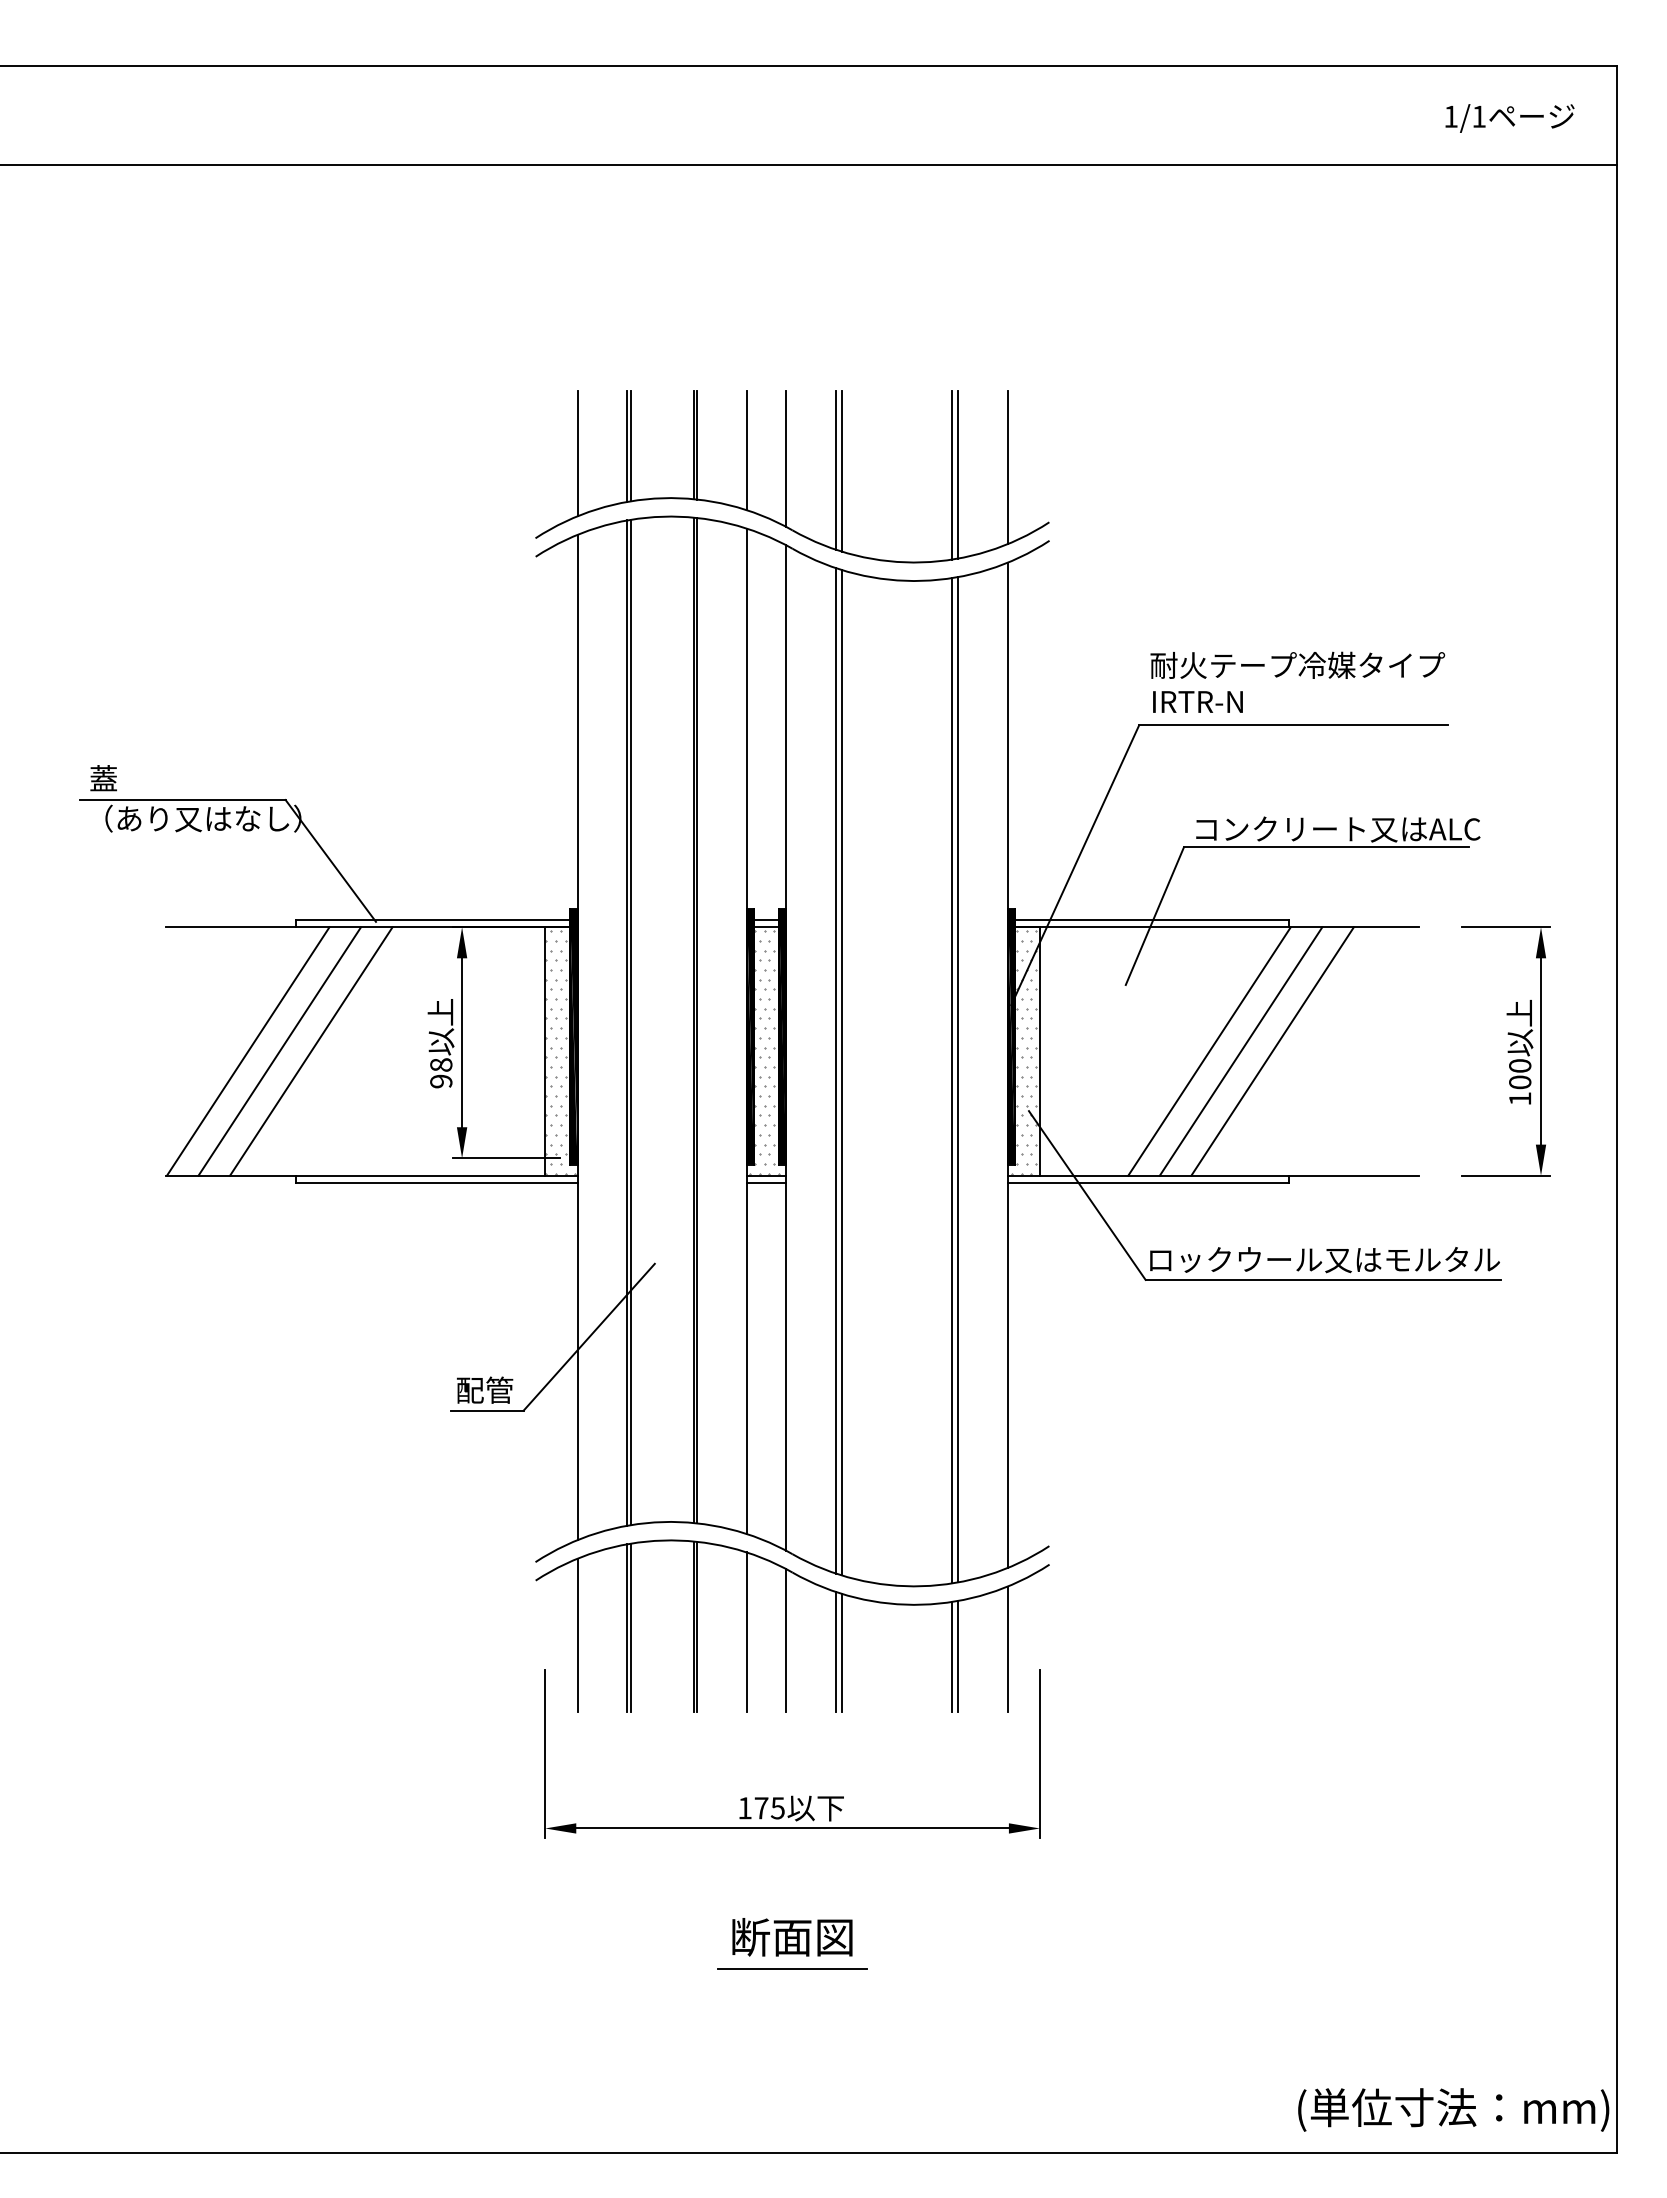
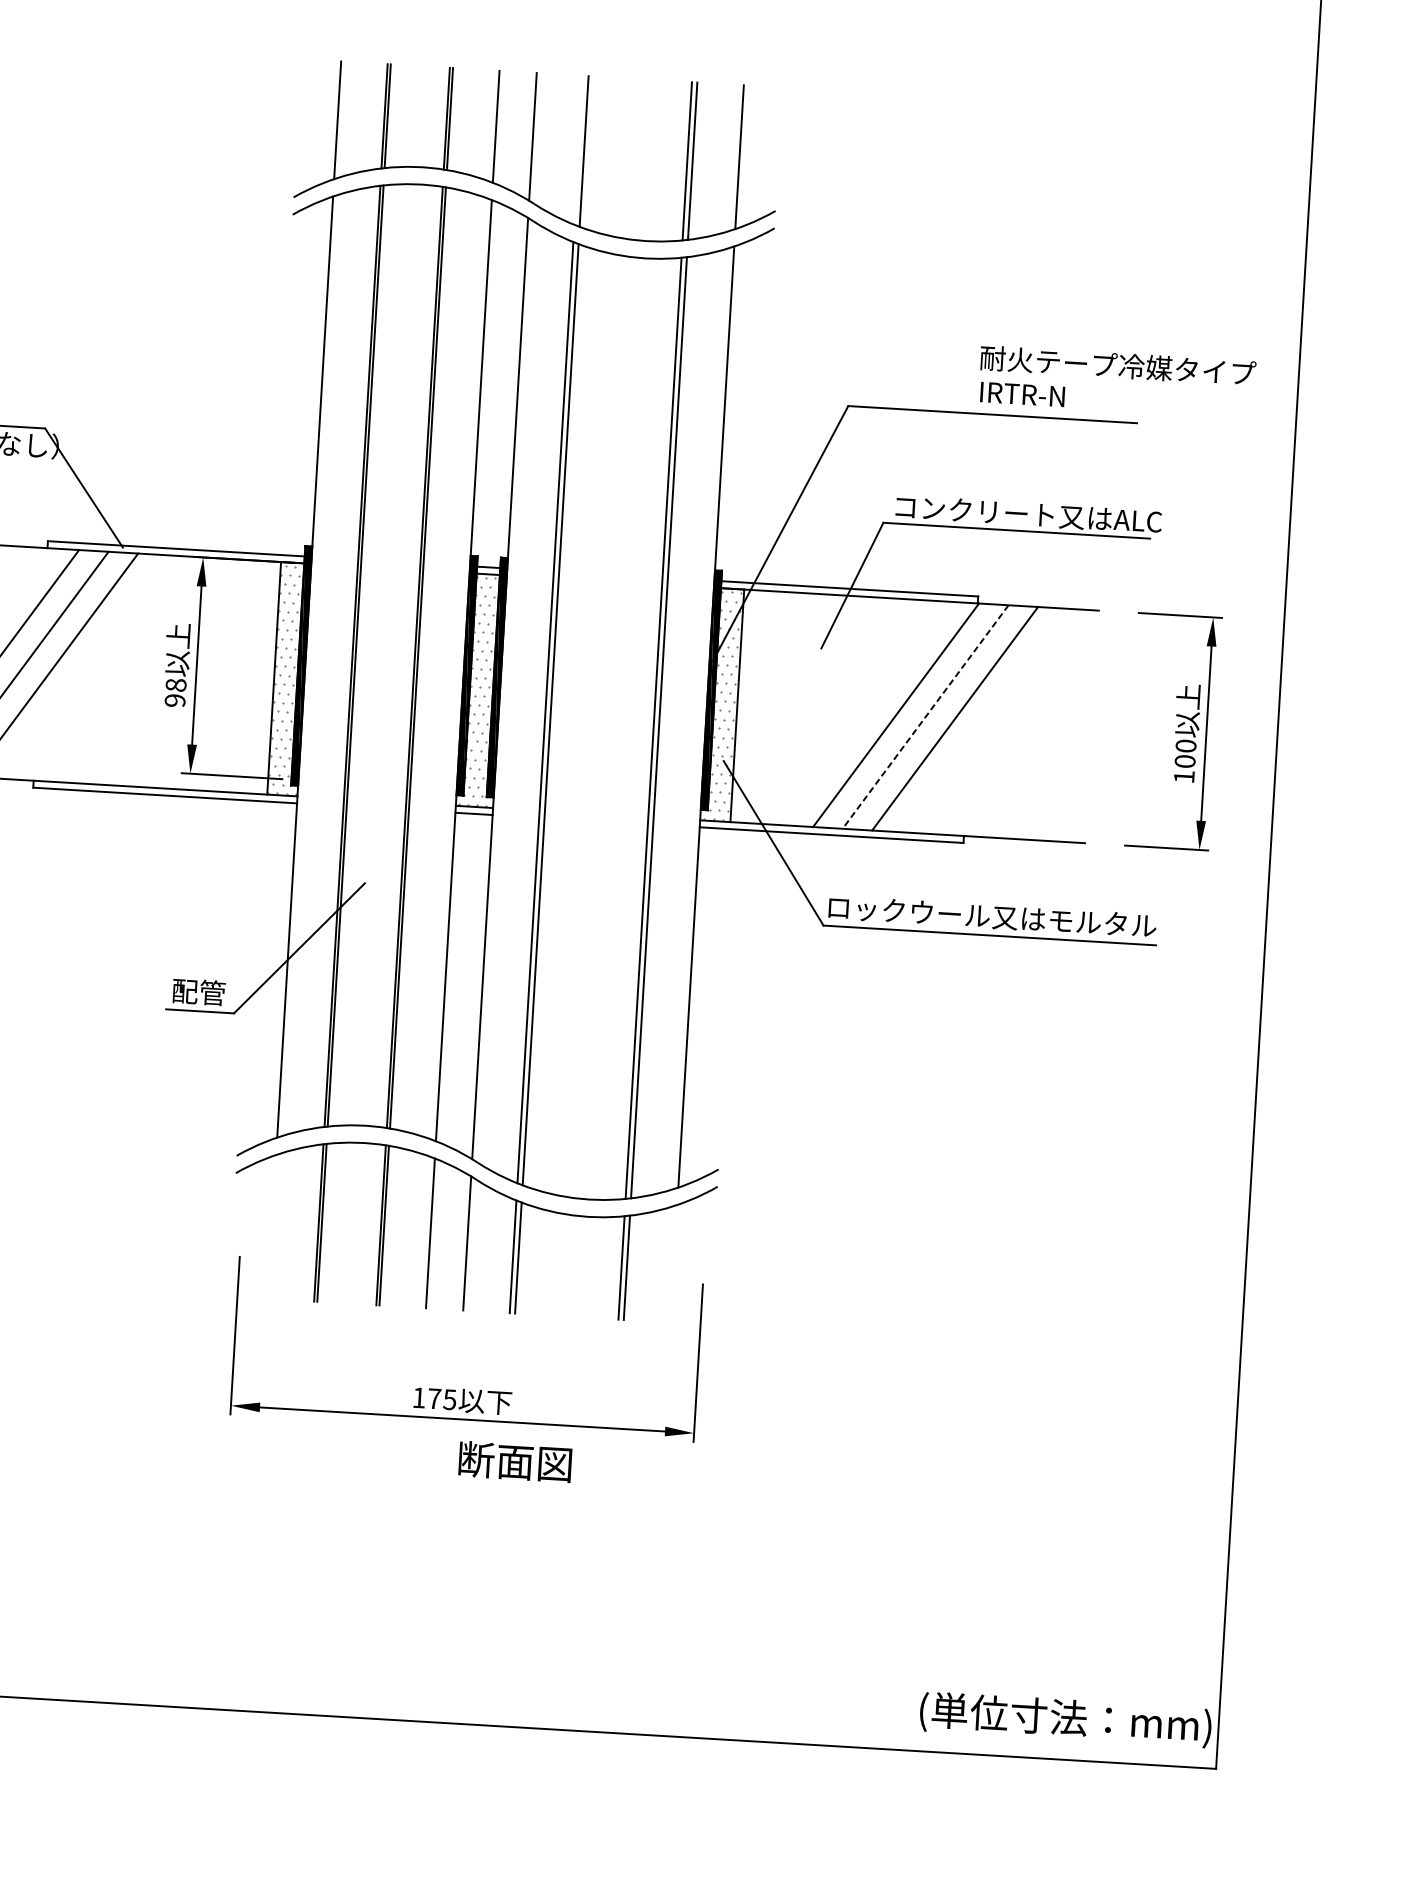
line: (836, 469) -> (579, 149), removed
text: (1297, 681) -> (1116, 380), moved
line: (1240, 1051) -> (925, 717), solid -> dashed
line: (577, 1635) -> (271, 1226), removed
line: (1007, 1649) -> (673, 1263), removed
text: (792, 1937) -> (515, 1462), moved
line: (792, 1968) -> (454, 1550), removed

